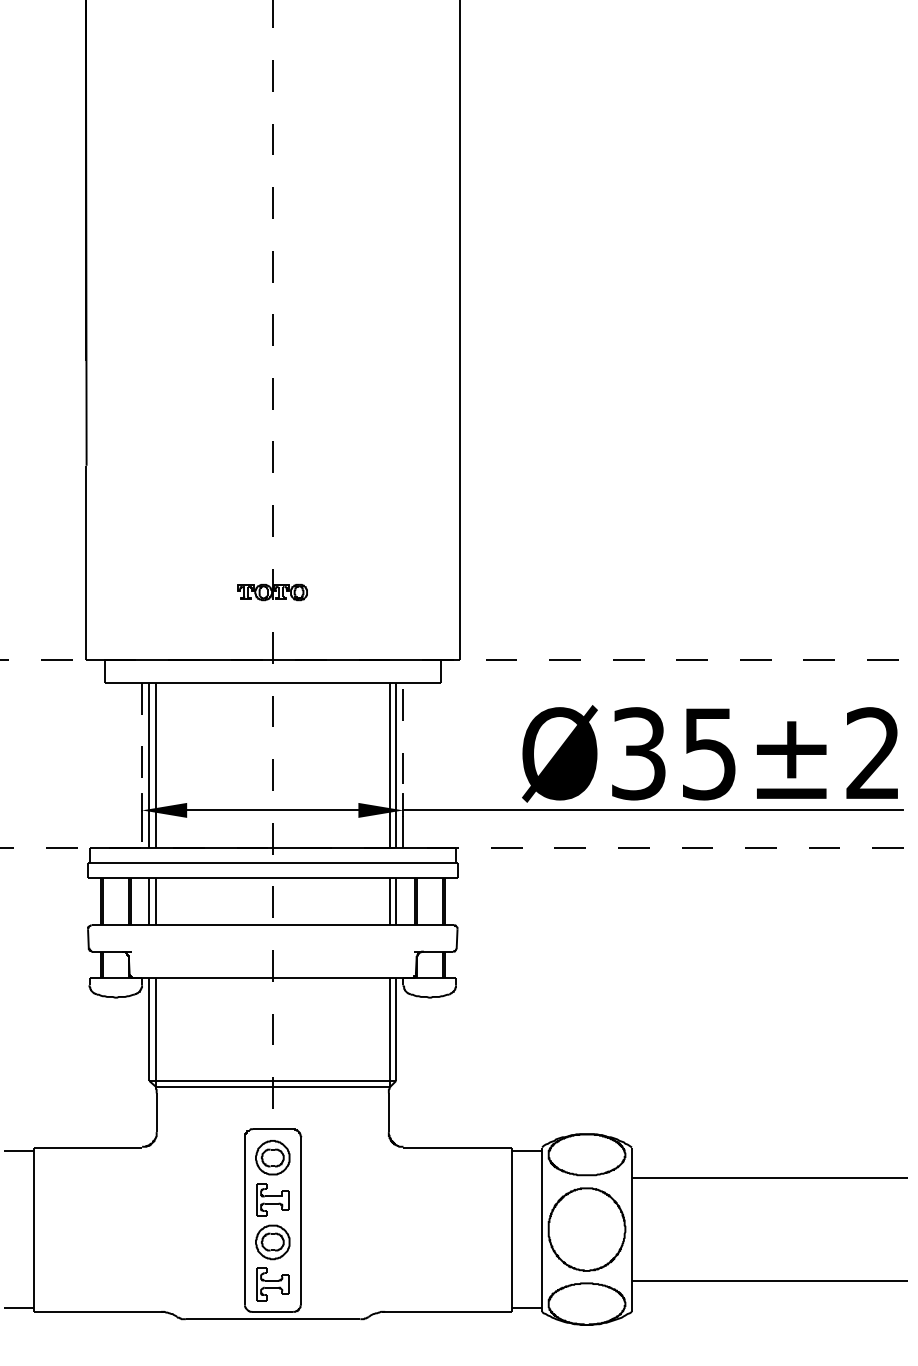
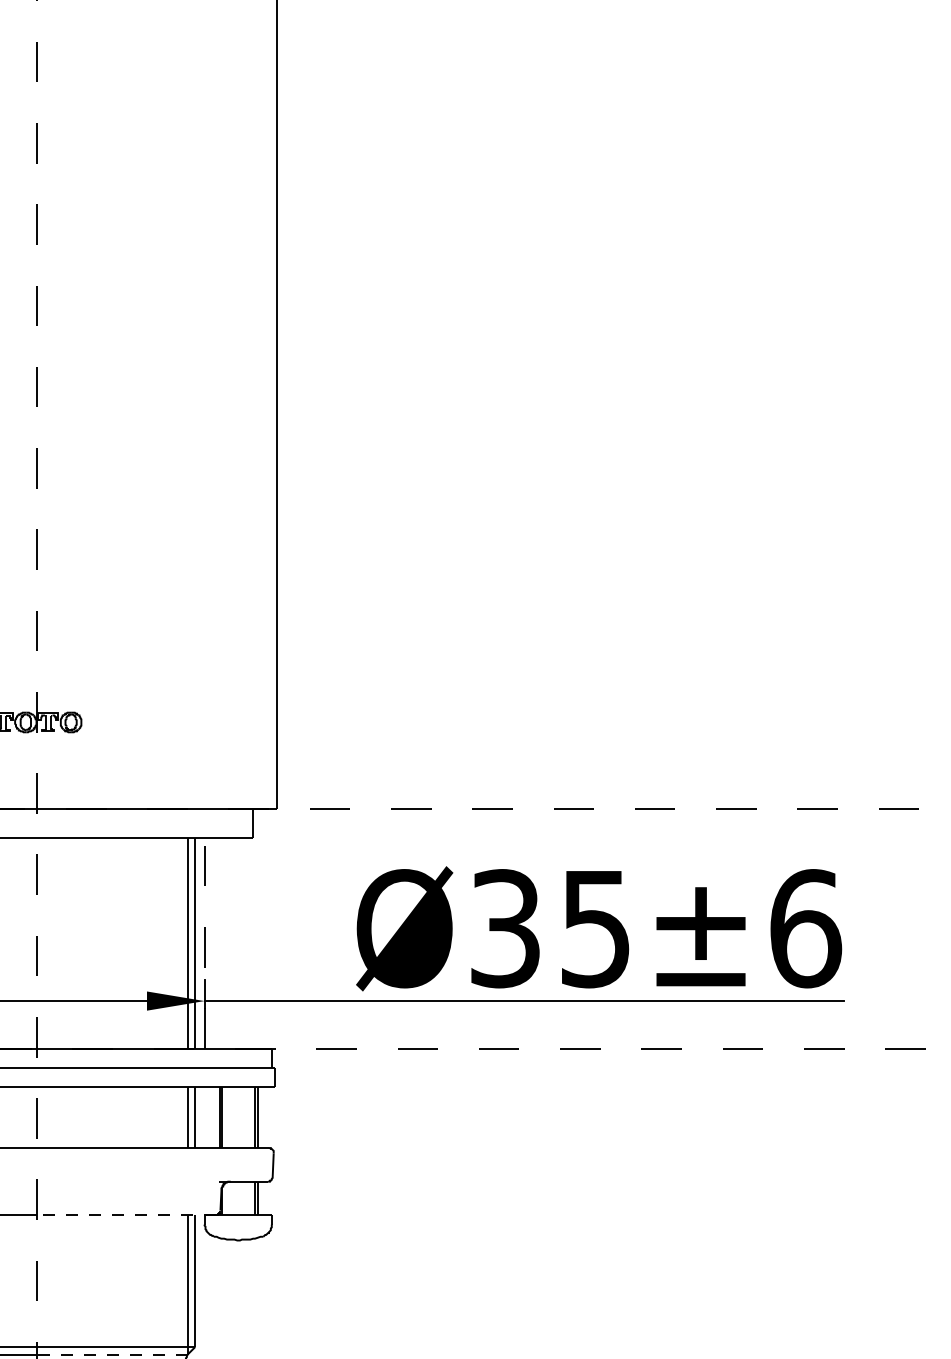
text: (873, 753) -> (805, 928), Ø35±2 -> Ø35±6
line: (342, 977) -> (126, 1214), solid -> dashed
line: (331, 1086) -> (112, 1354), solid -> dashed

